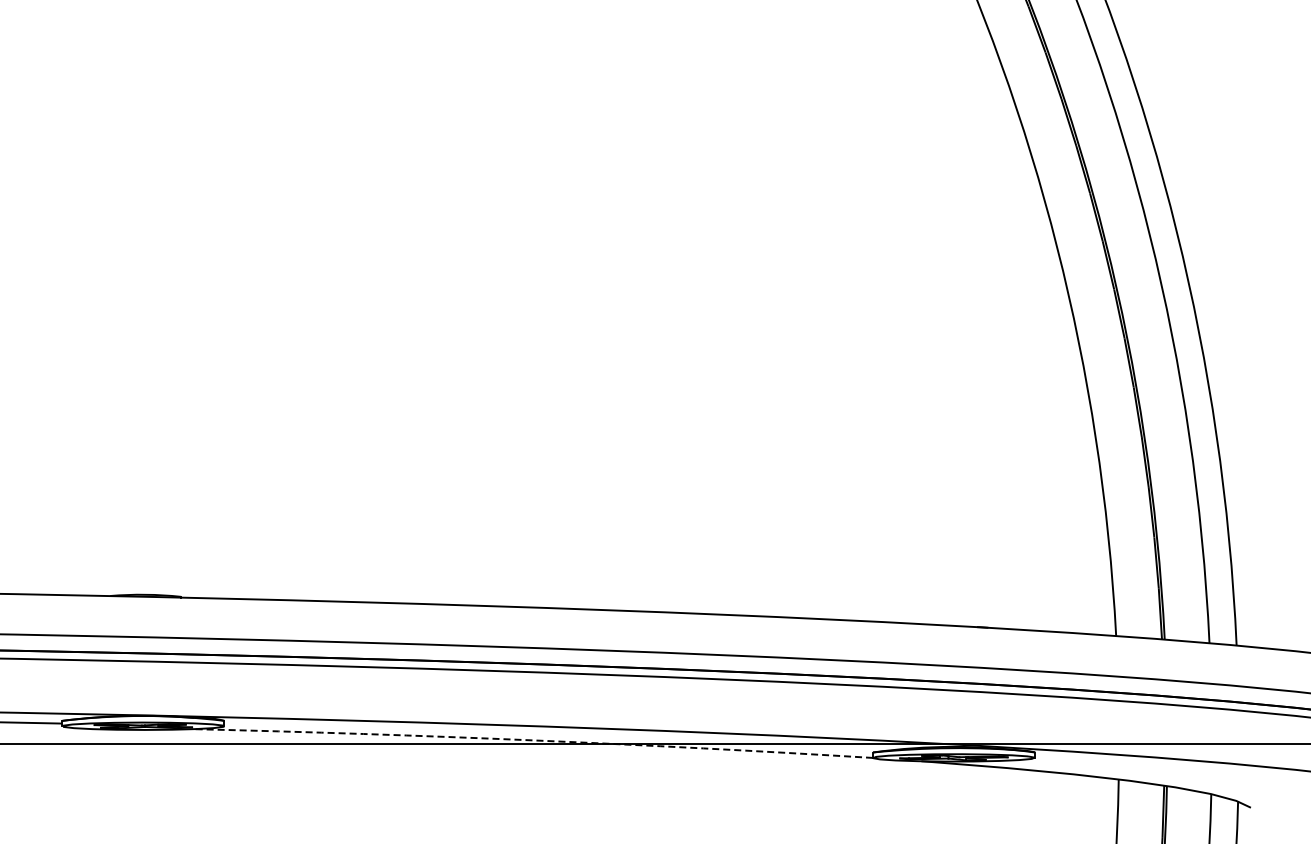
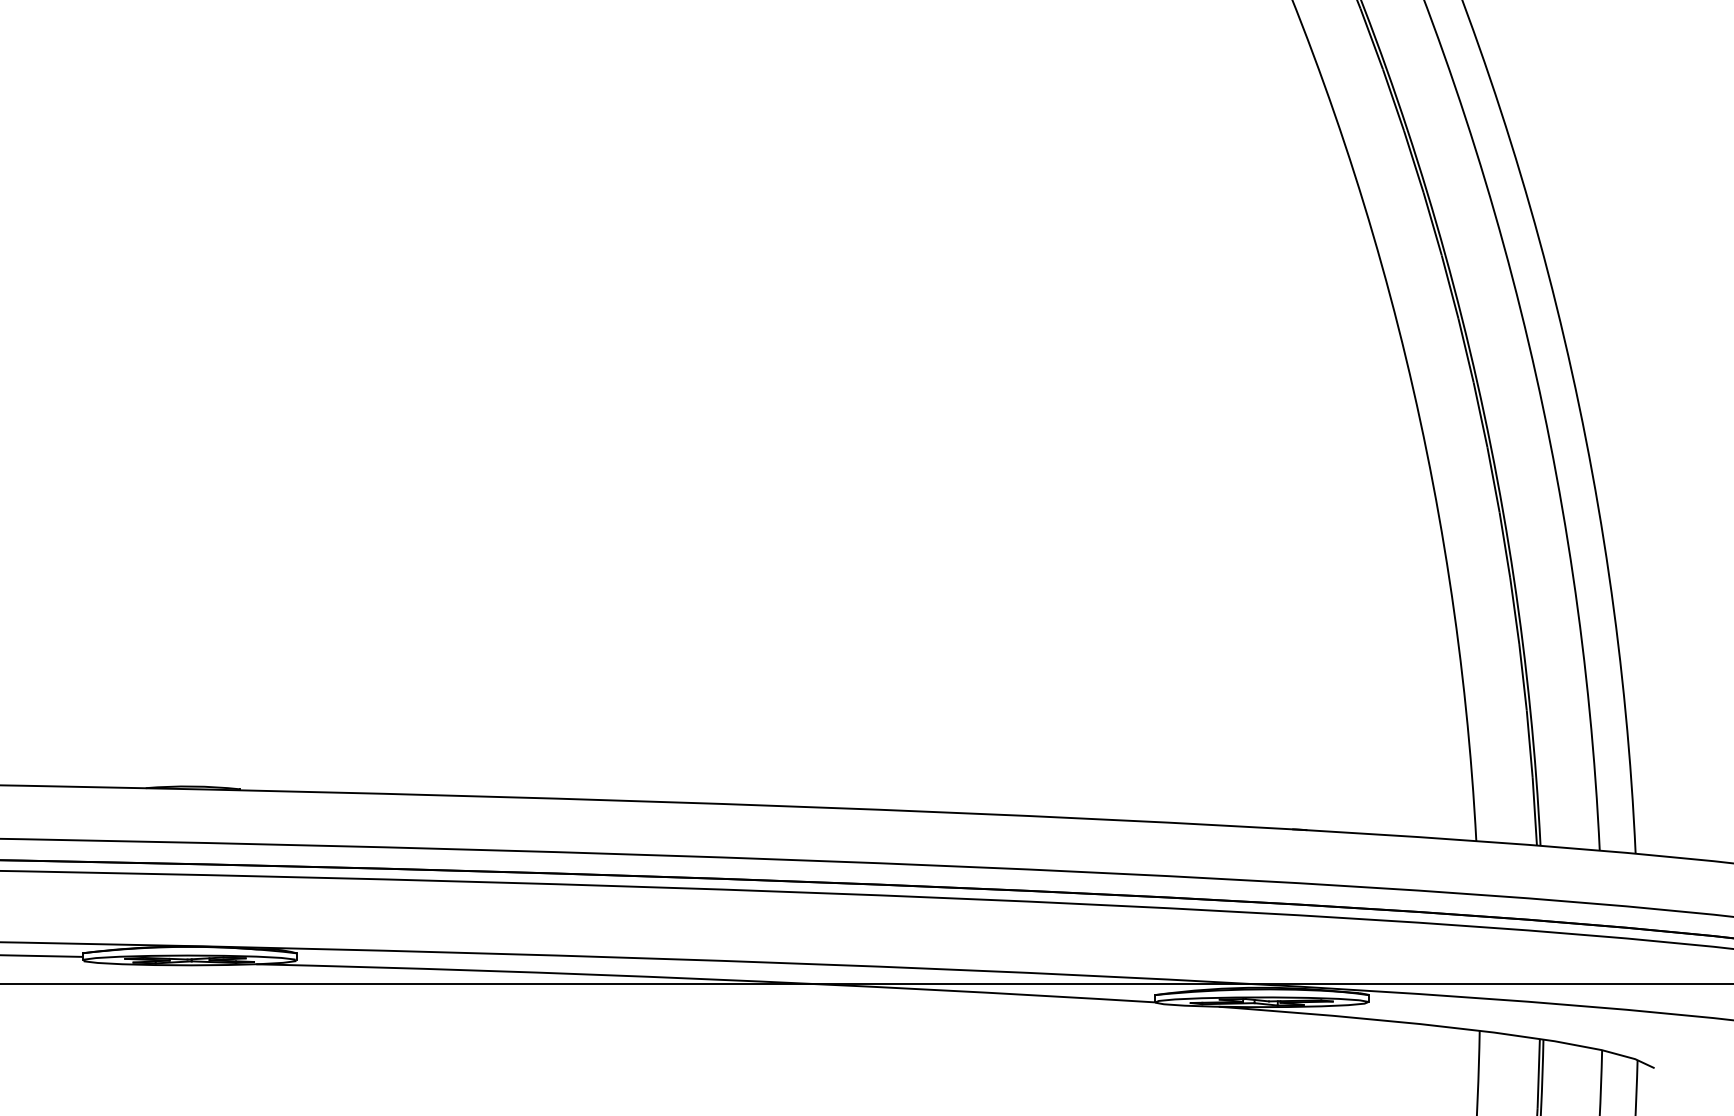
arc: (533, 740) -> (705, 979), dashed -> solid

